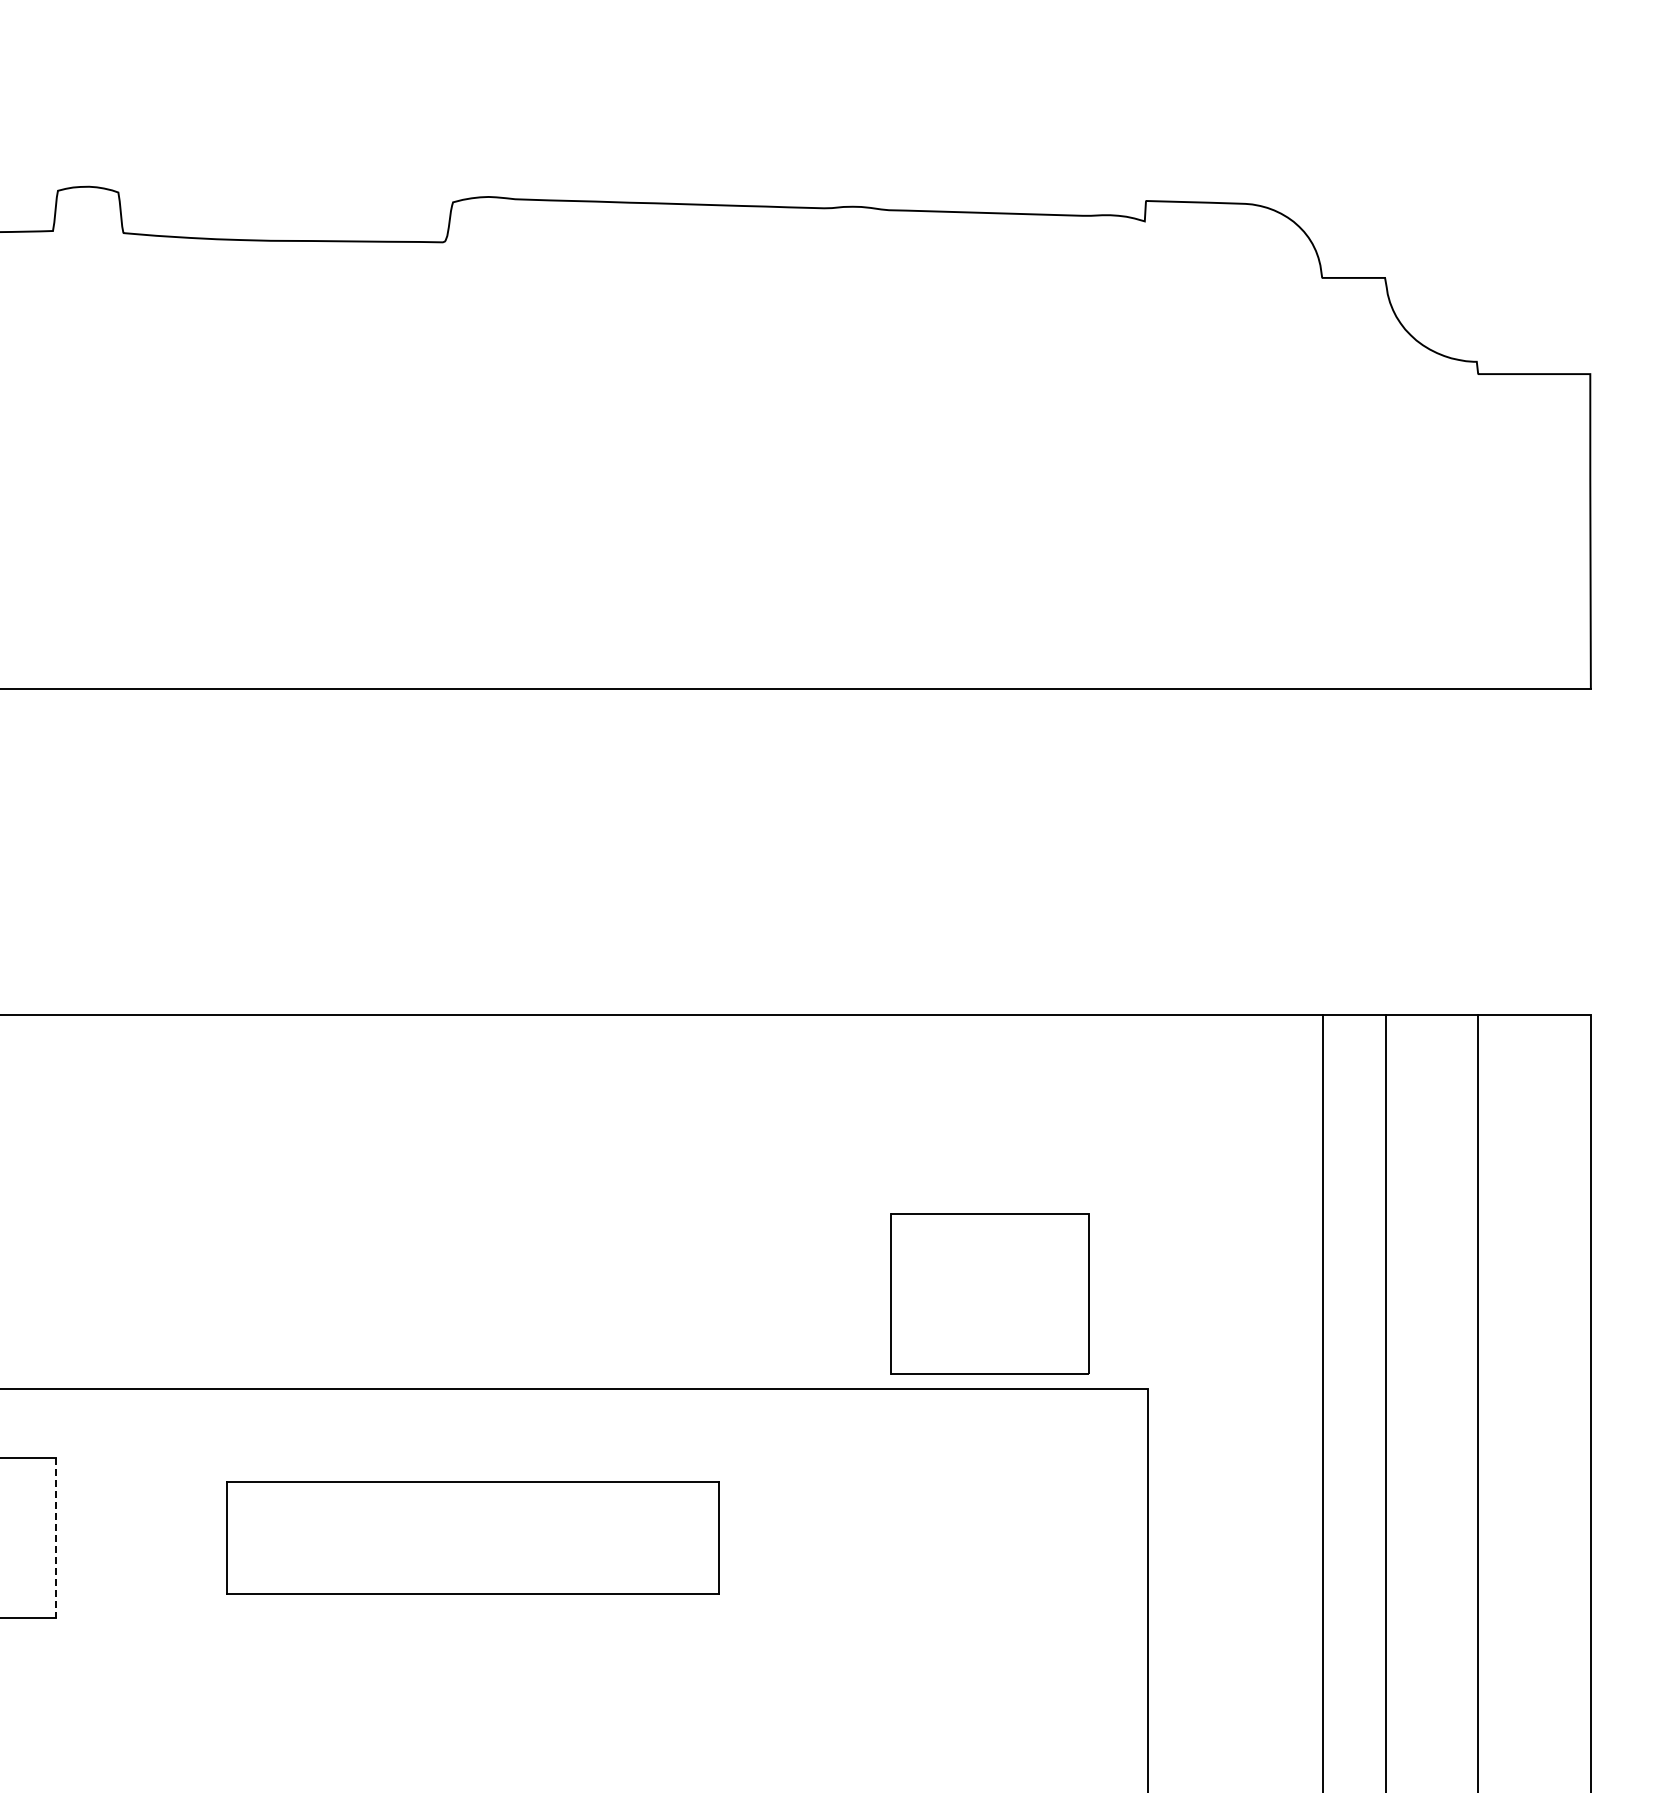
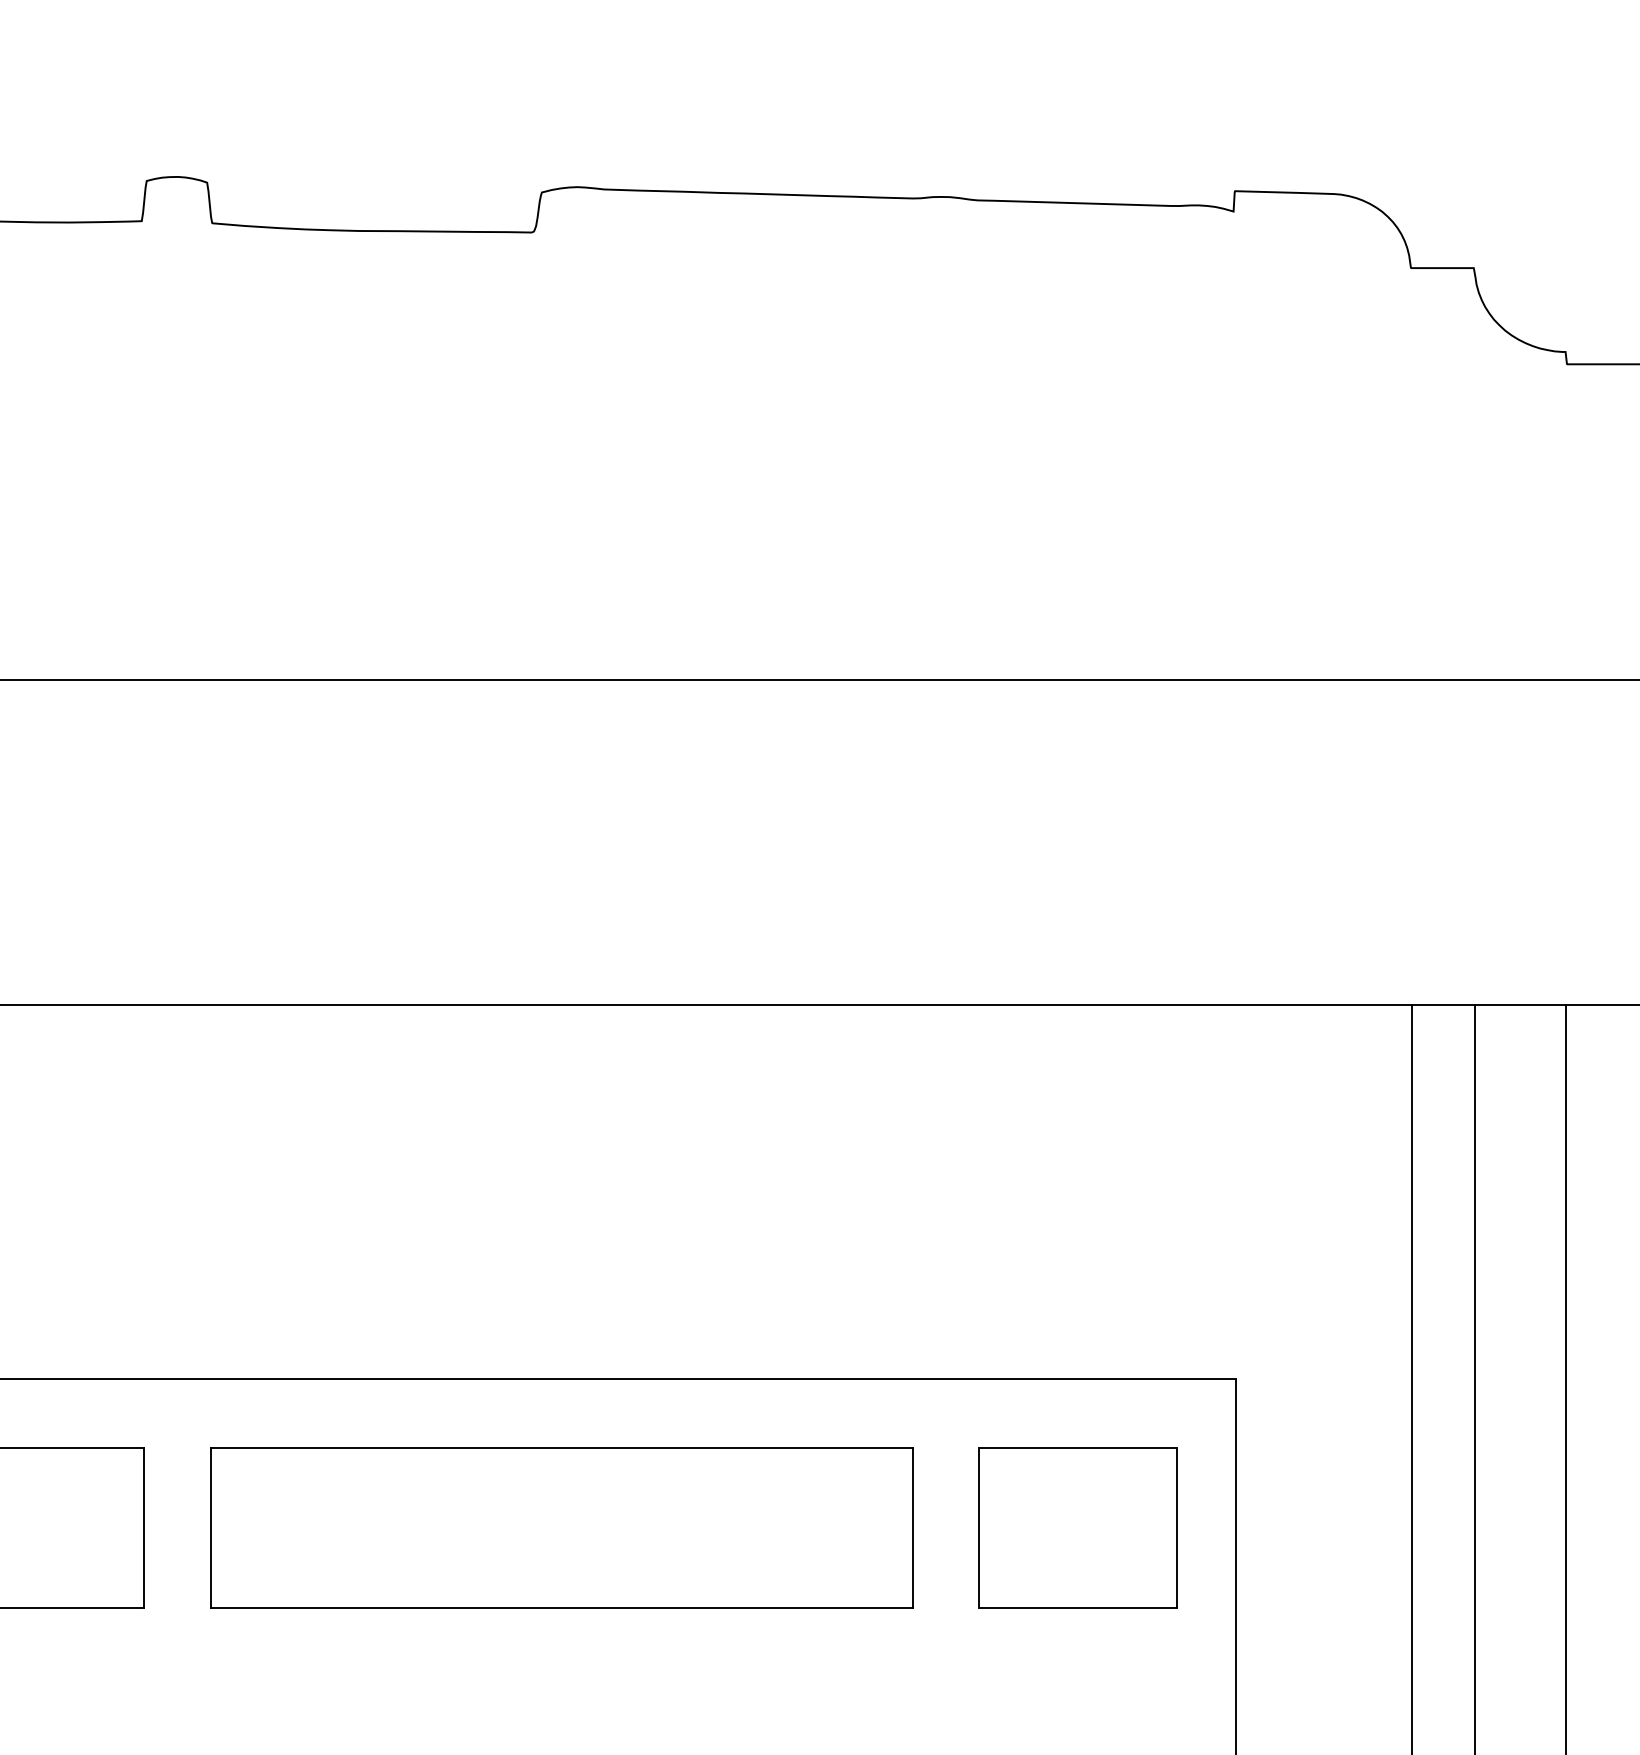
part: (989, 1293) -> (1078, 1527), moved
part: (472, 1537) -> (561, 1527), size x1.43
line: (55, 1538) -> (144, 1528), dashed -> solid

